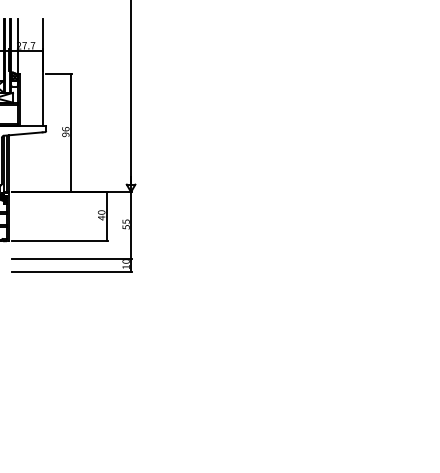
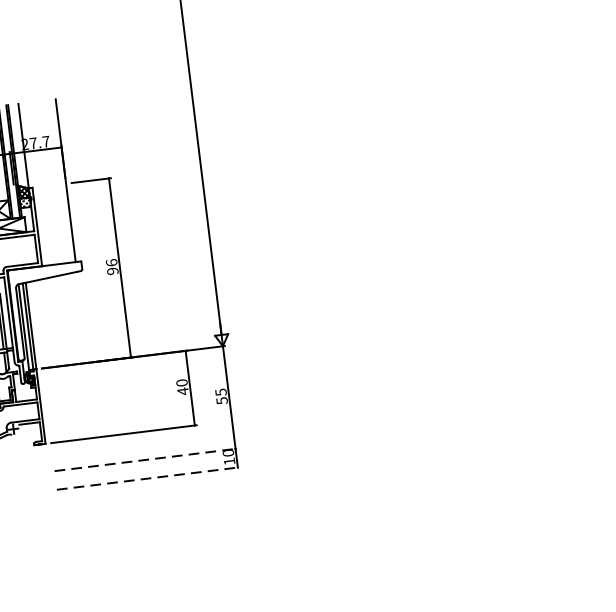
line: (72, 259) -> (146, 459), solid -> dashed
line: (72, 271) -> (148, 478), solid -> dashed

